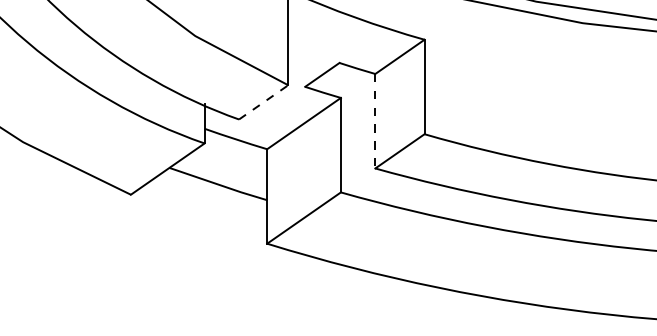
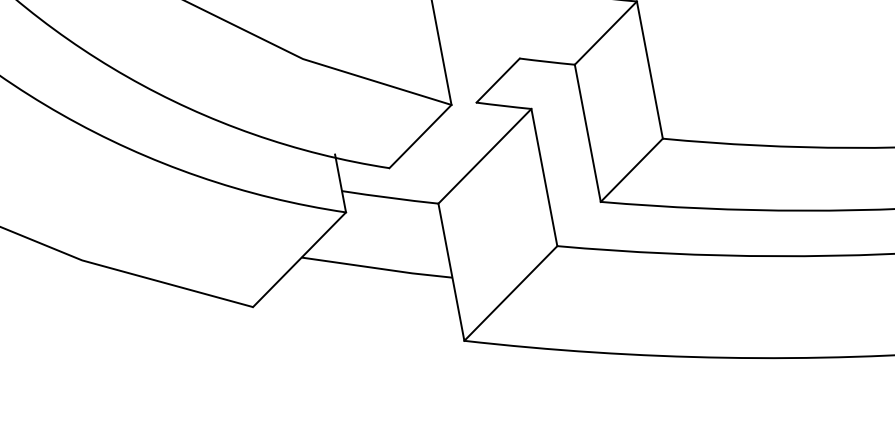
line: (263, 102) -> (420, 136), dashed -> solid
line: (375, 121) -> (588, 133), dashed -> solid

